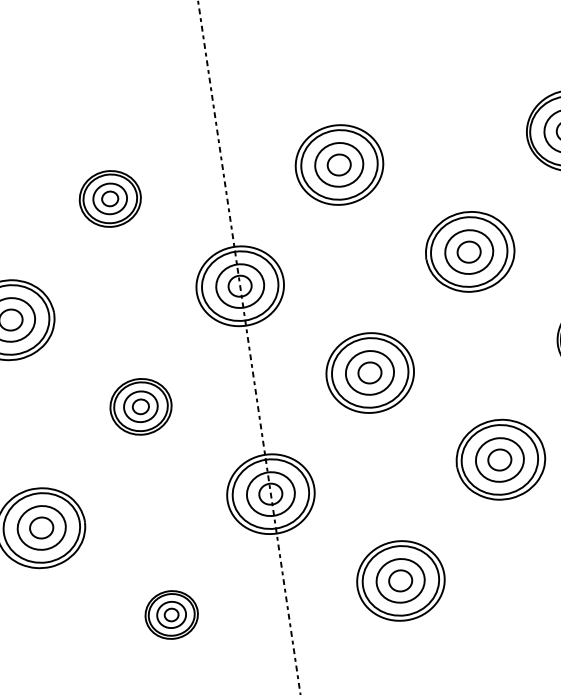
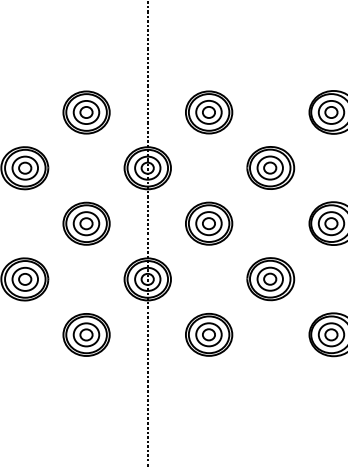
part: (110, 198) -> (86, 112), size x1.43
part: (140, 406) -> (86, 223), size x1.43
part: (171, 614) -> (86, 334), size x1.67

